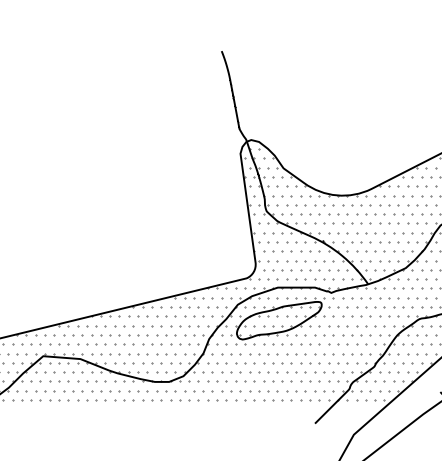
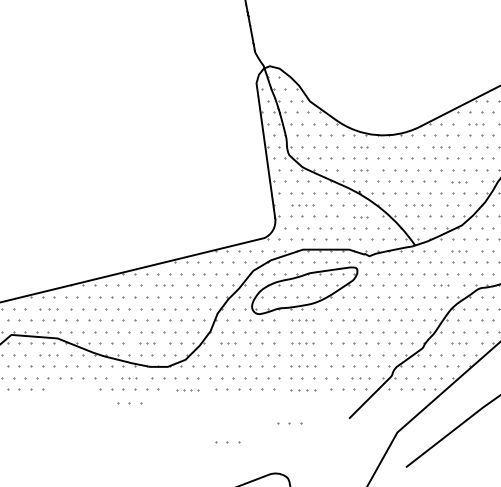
part: (417, 186) -> (476, 124), size x0.6
part: (324, 205) -> (360, 147), size x0.6
part: (389, 205) -> (441, 147), size x0.7
part: (324, 223) -> (360, 169), size x0.6
part: (403, 233) -> (459, 182), size x0.6
part: (277, 251) -> (302, 204), size x0.6
part: (370, 251) -> (418, 204), size x0.7
part: (324, 261) -> (360, 217), size x0.6
part: (403, 288) -> (459, 250), size x0.6
part: (166, 316) -> (164, 285), size x0.7
part: (389, 316) -> (441, 285), size x0.6
part: (73, 335) -> (48, 309), size x0.7
part: (277, 344) -> (302, 320), size x0.6
part: (152, 363) -> (147, 343), size x0.6
part: (217, 363) -> (227, 343), size x0.6
part: (277, 363) -> (302, 343), size x0.6
part: (403, 363) -> (459, 343), size x0.6
part: (73, 372) -> (48, 355), size x0.7
part: (324, 372) -> (360, 355), size x0.7
part: (277, 381) -> (302, 366), size x0.7
part: (138, 391) -> (129, 378), size x0.6
part: (324, 391) -> (360, 378), size x0.7
part: (91, 400) -> (71, 389), removed
part: (184, 400) -> (186, 389), size x0.6
part: (277, 400) -> (302, 389), size x0.7
part: (138, 411) -> (129, 403), added
part: (267, 427) -> (290, 423), added
part: (217, 442) -> (227, 442), added

